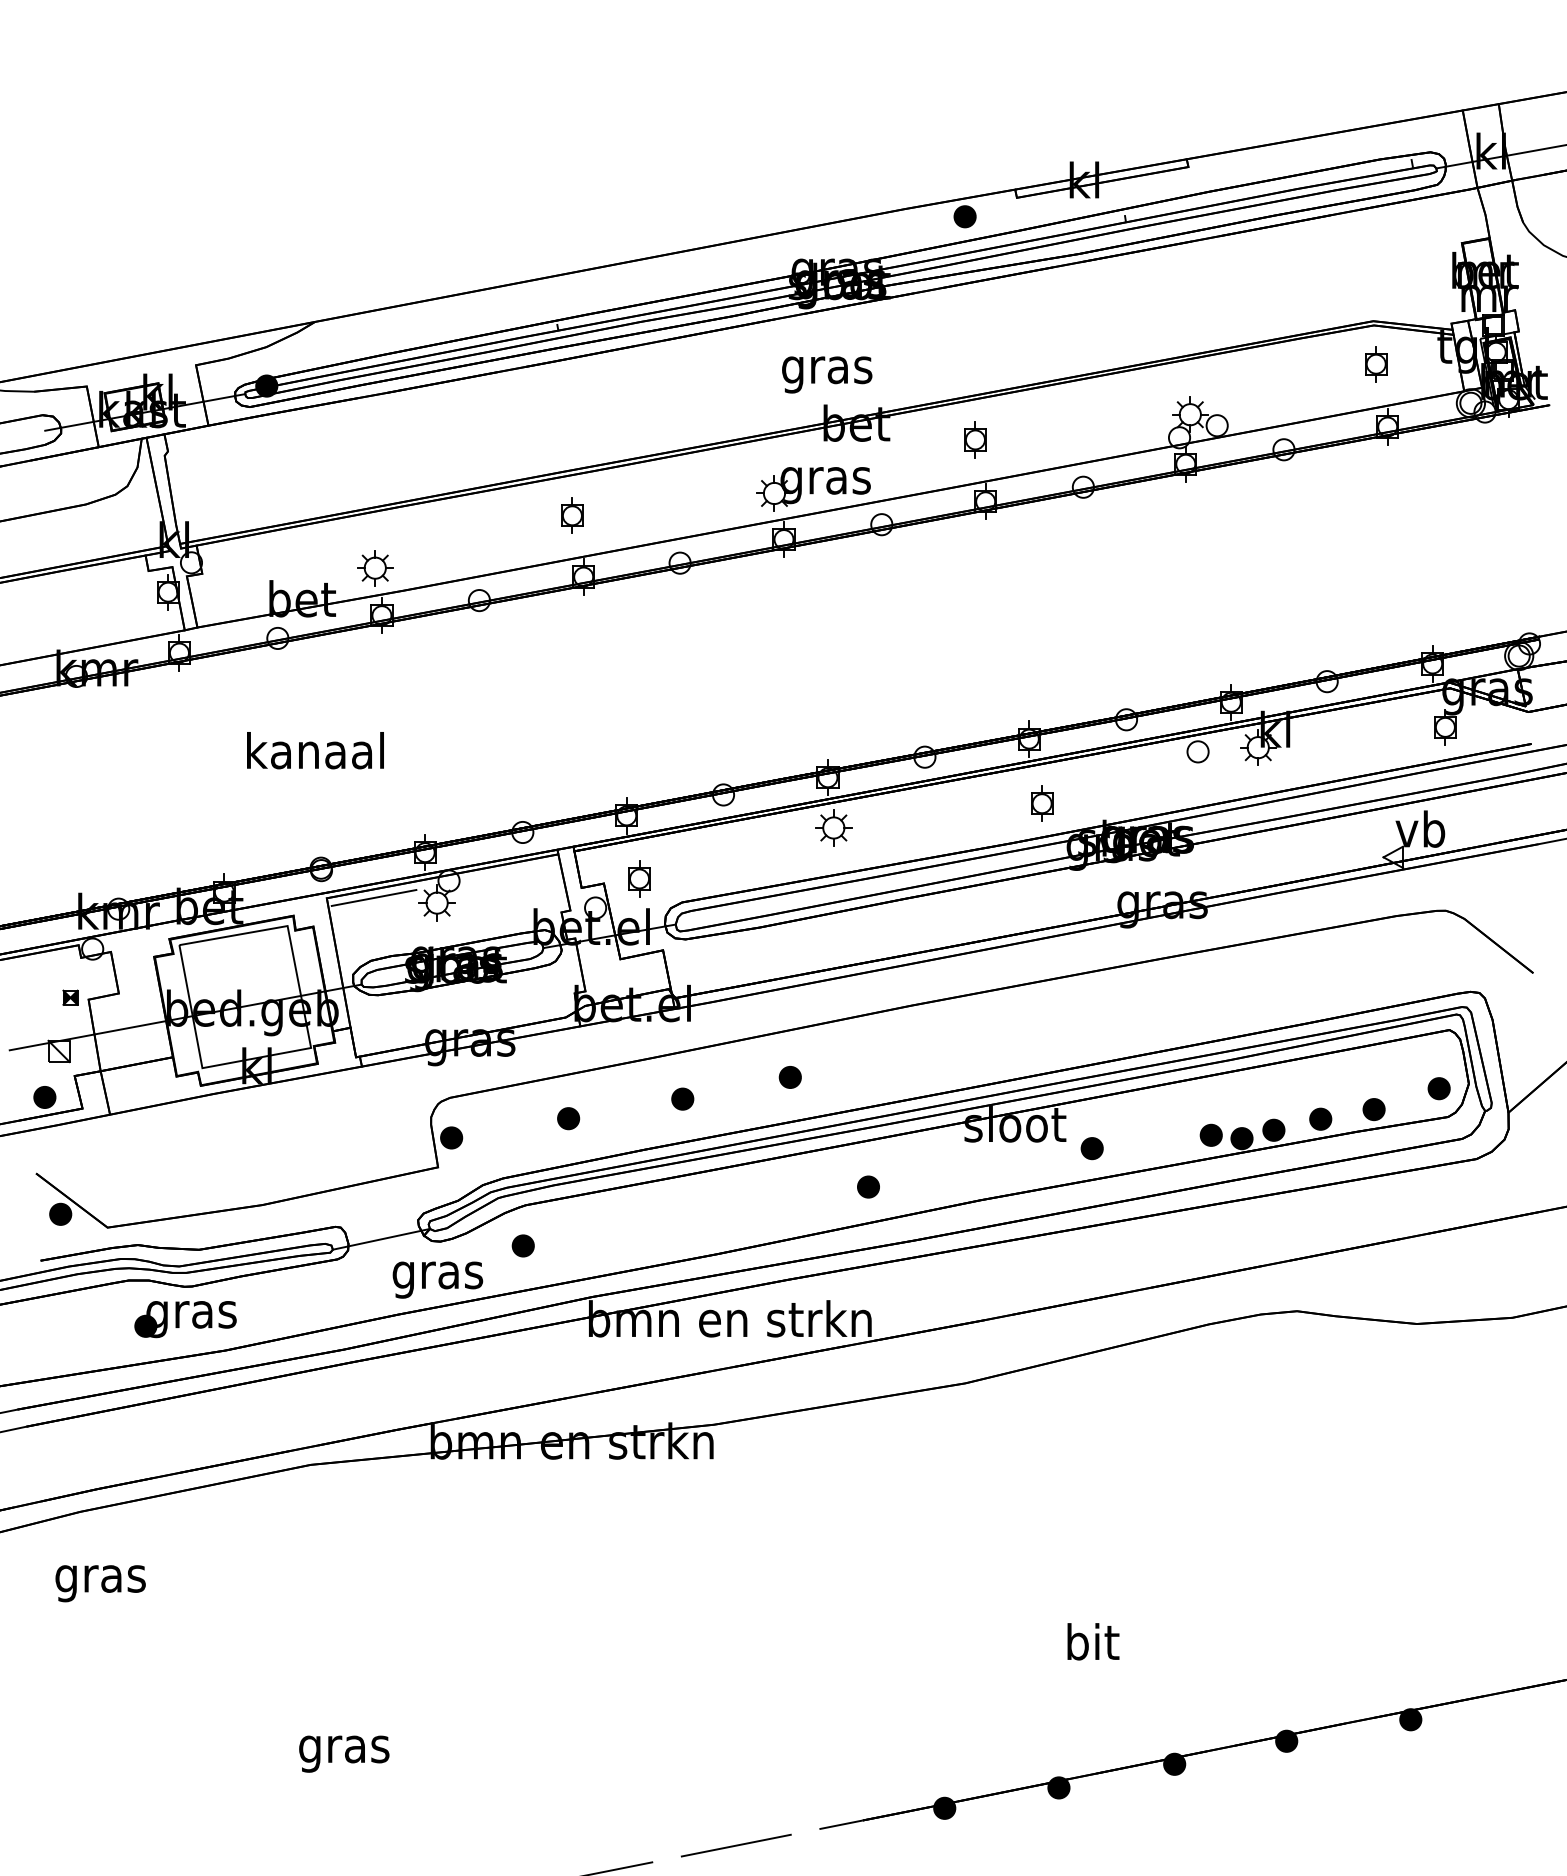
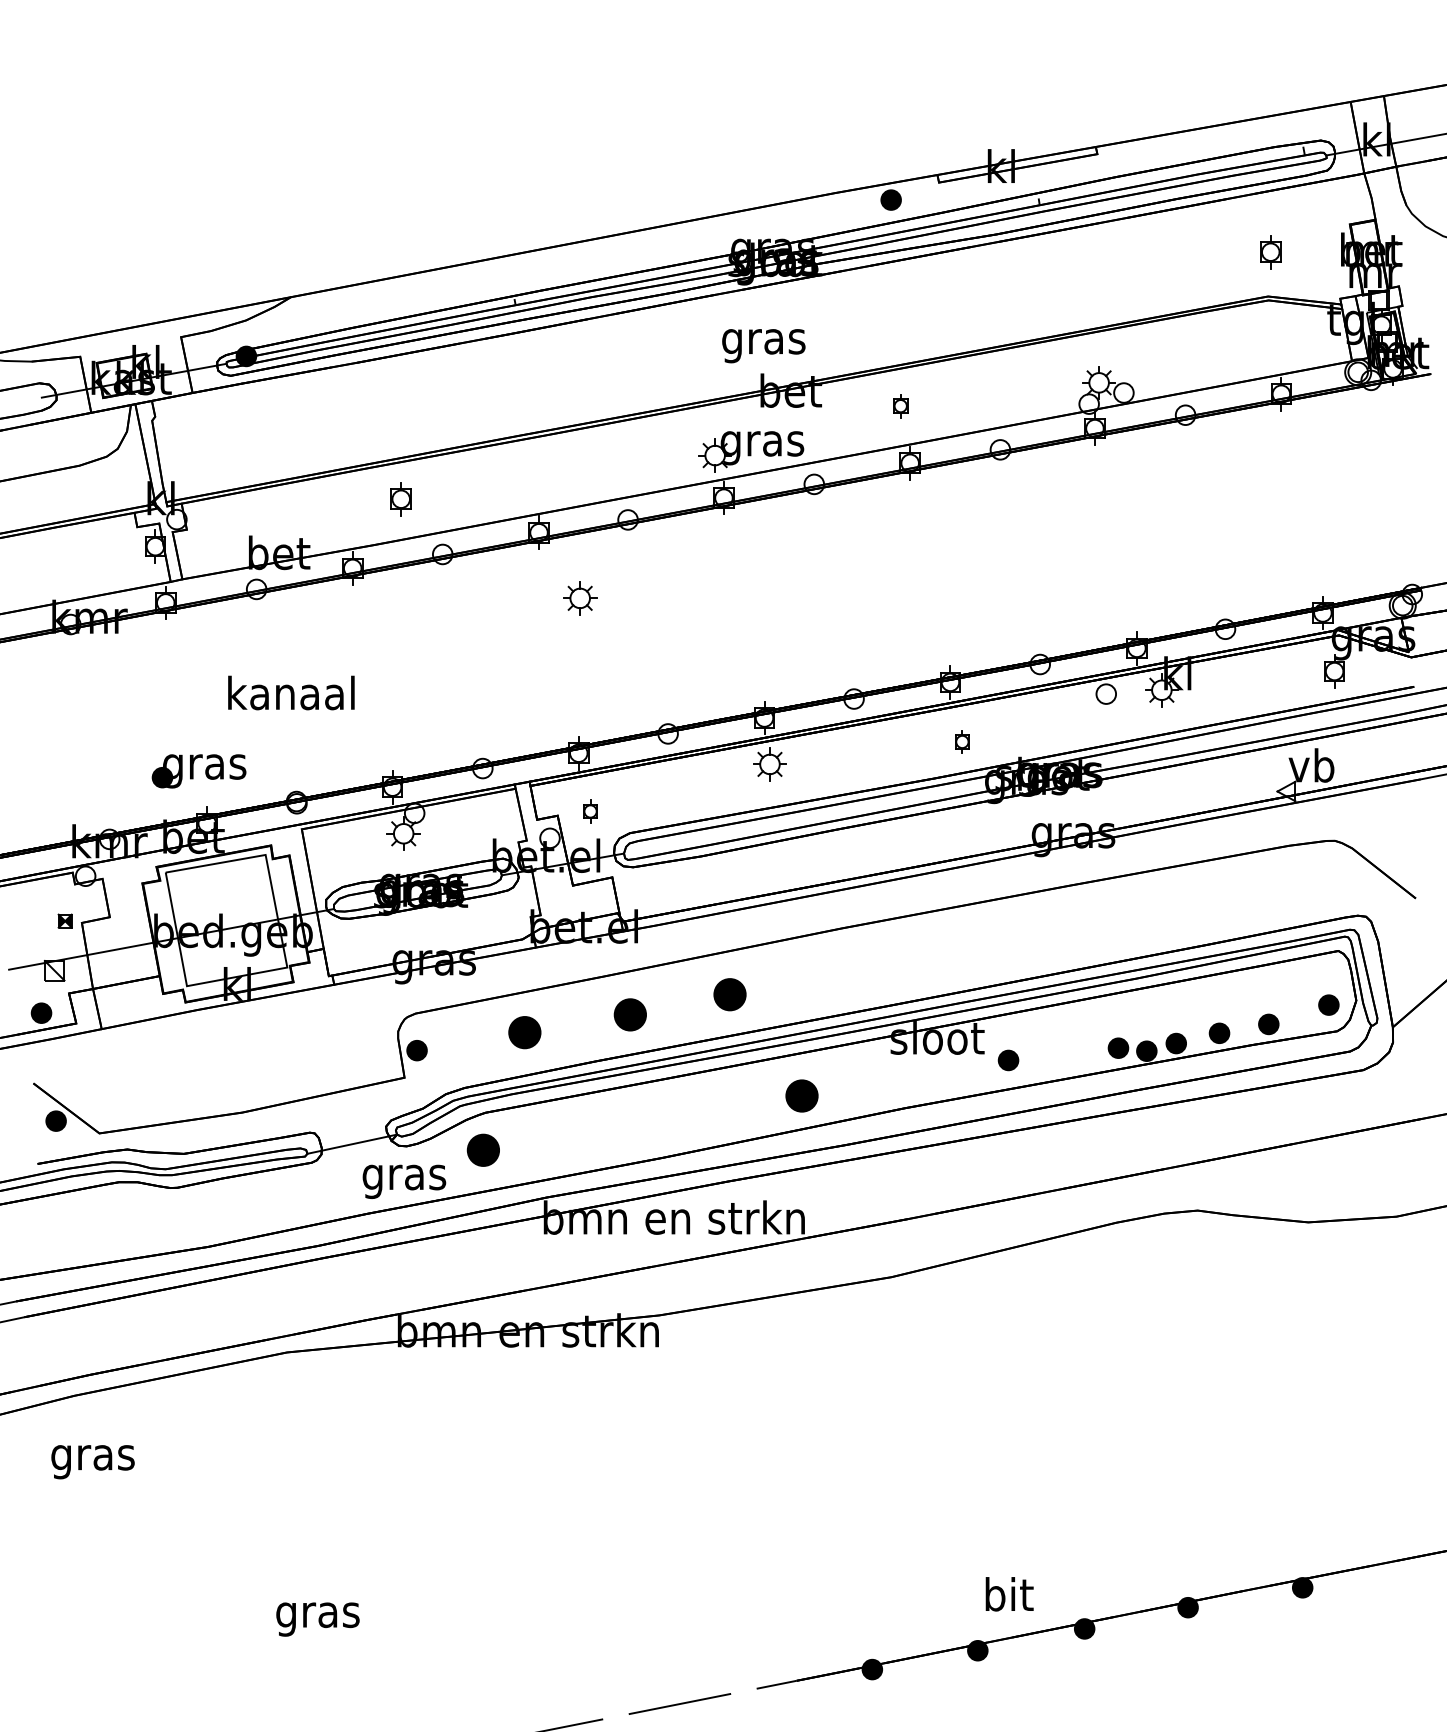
part: (1376, 364) -> (1271, 252), moved
part: (975, 439) -> (900, 405), size x0.7
part: (572, 515) -> (401, 498), moved
part: (375, 568) -> (580, 598), moved
part: (1042, 803) -> (962, 741), size x0.7
part: (639, 878) -> (590, 811), size x0.7
line: (373, 897) -> (344, 828), removed
part: (789, 1077) -> (729, 994), size x1.6
part: (682, 1098) -> (630, 1014), size x1.6
part: (568, 1118) -> (524, 1032), size x1.6
part: (868, 1186) -> (801, 1095), size x1.6
part: (522, 1245) -> (482, 1149), size x1.6
part: (185, 1319) -> (199, 771), moved
text: (1093, 1641) -> (1009, 1594), moved

